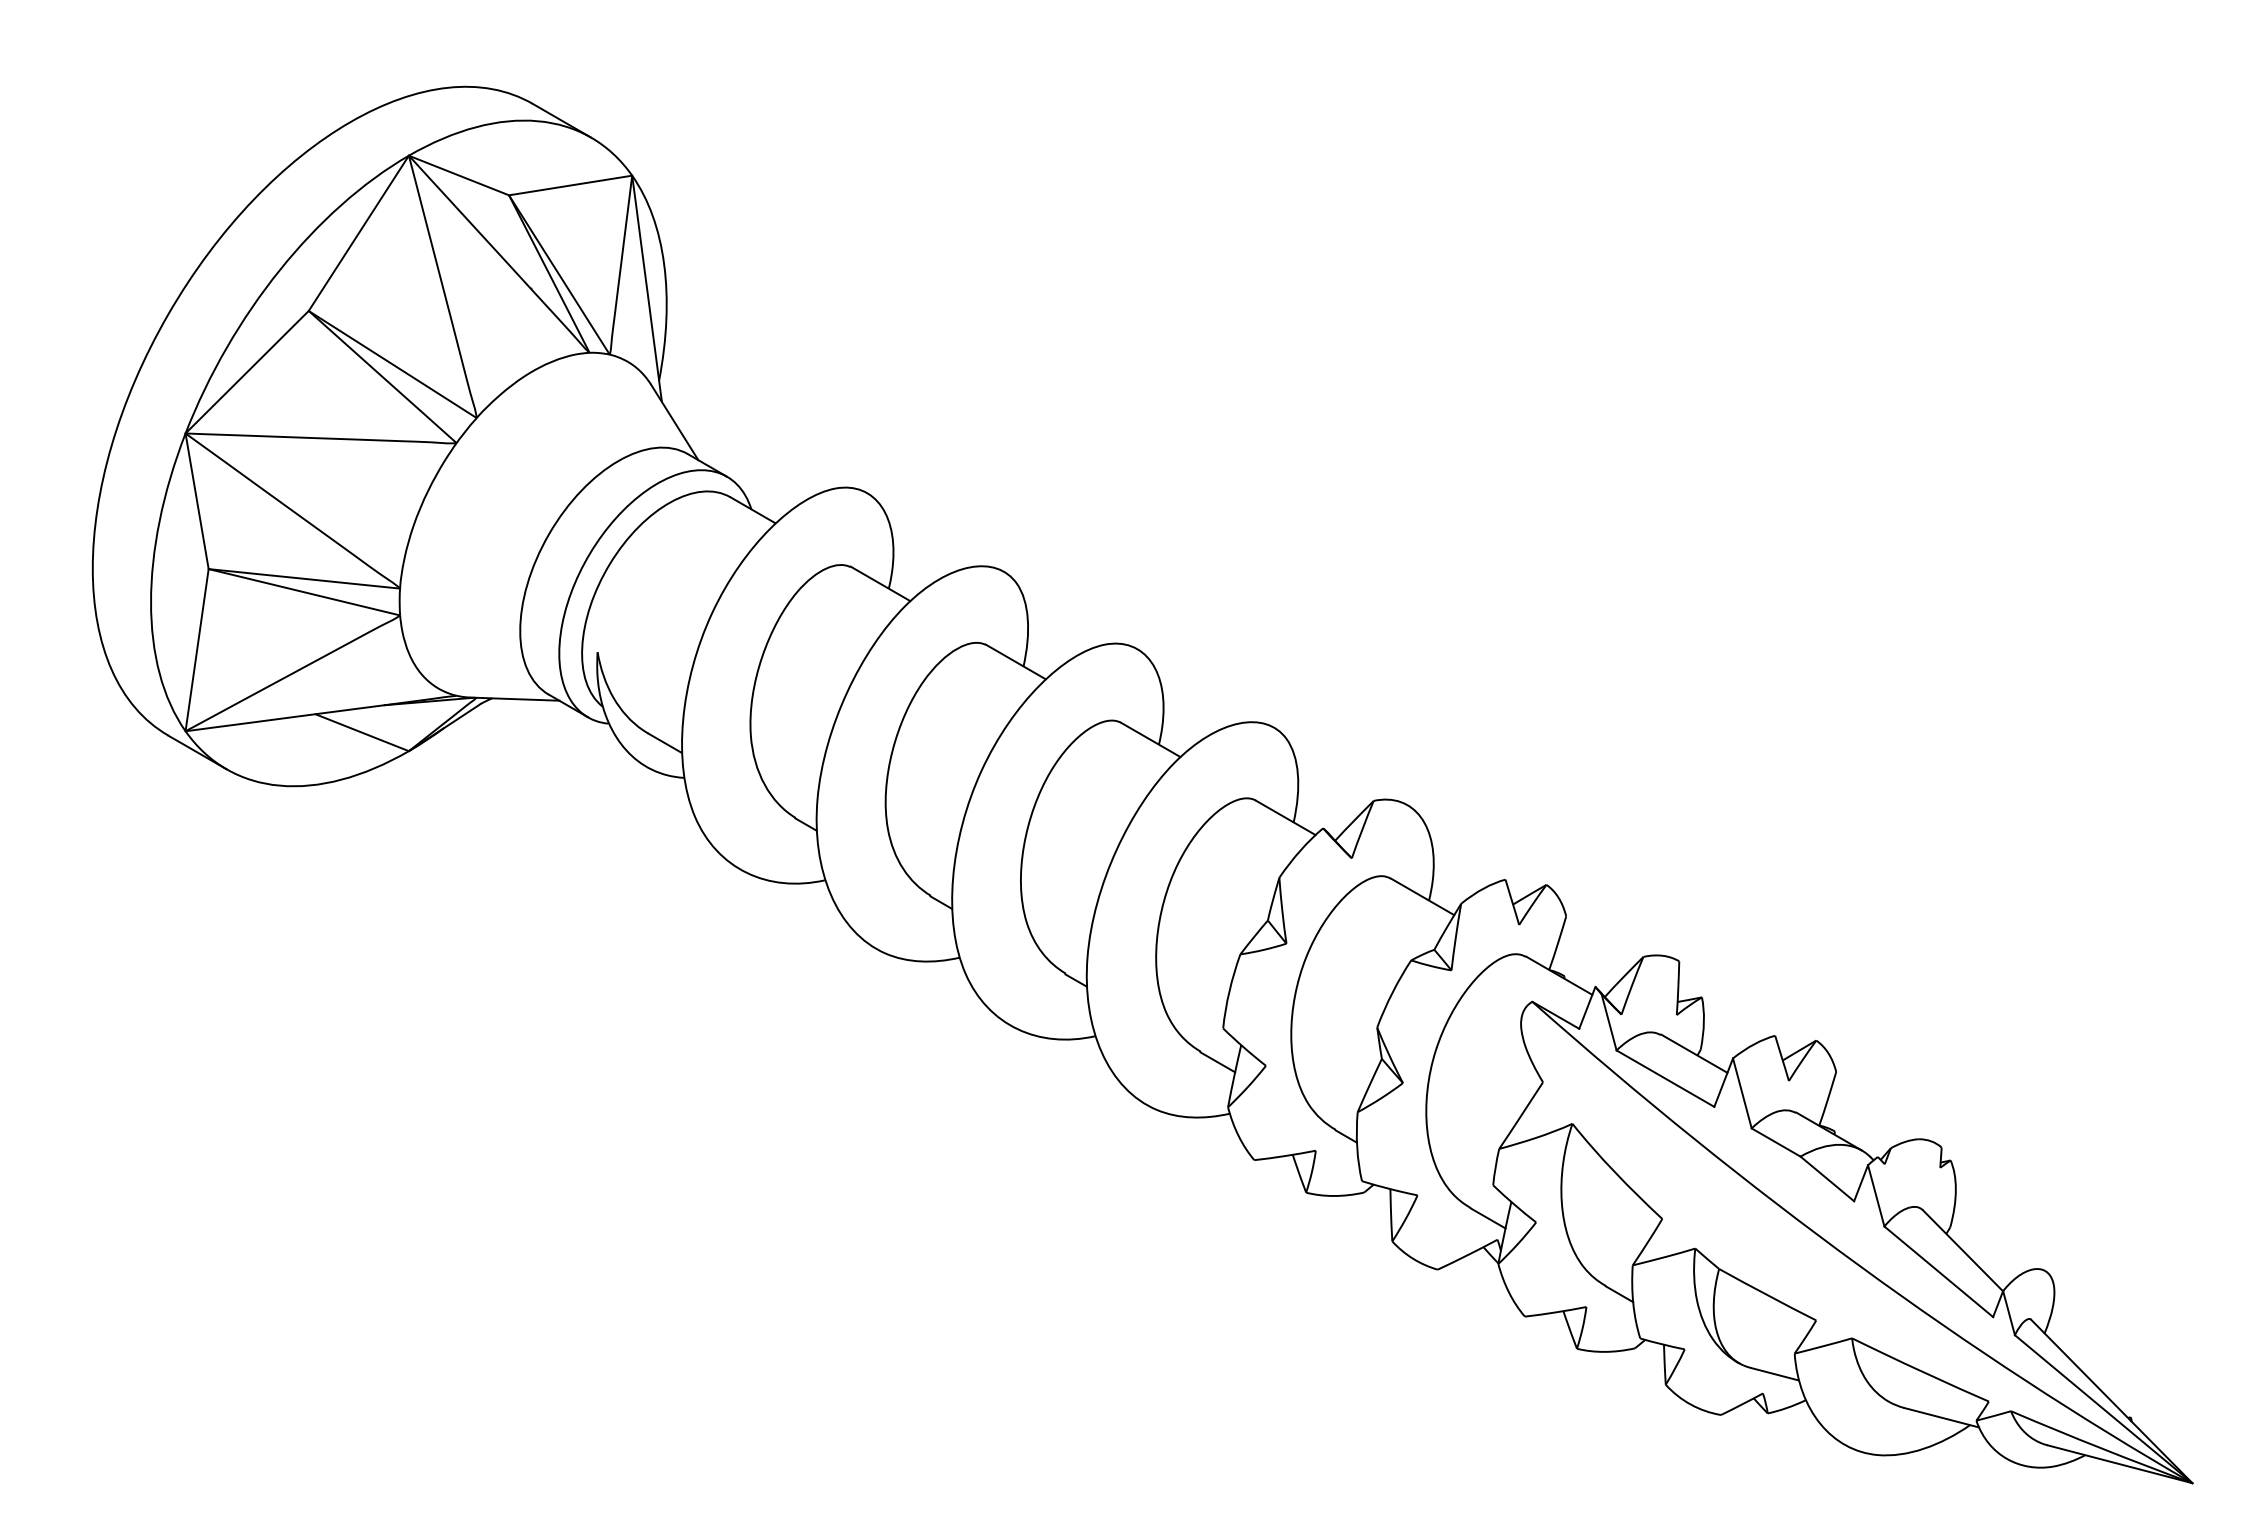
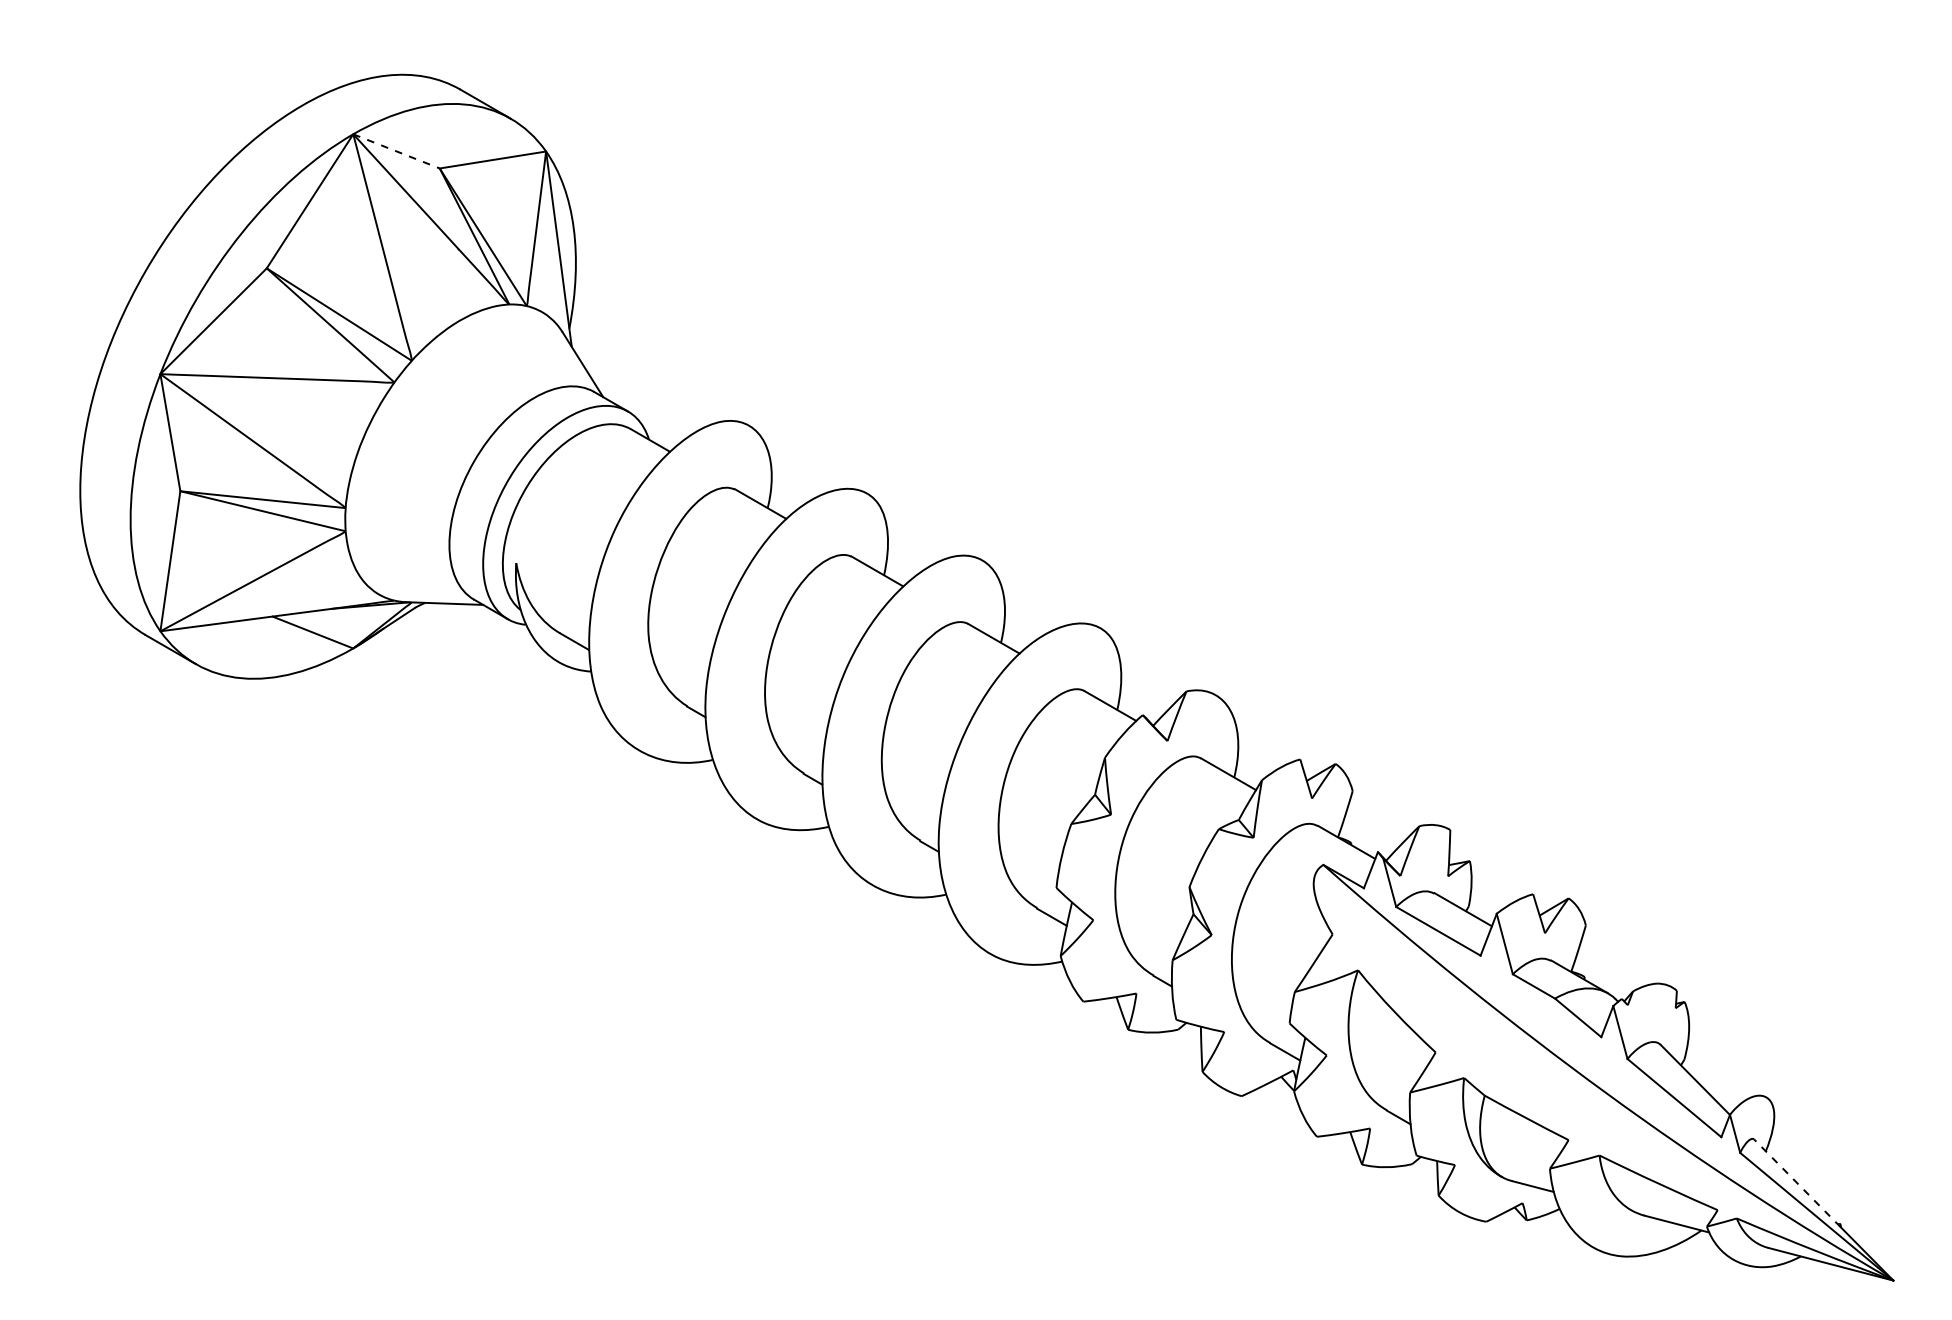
line: (458, 175) -> (396, 151), solid -> dashed
line: (2081, 1370) -> (1797, 1183), solid -> dashed

